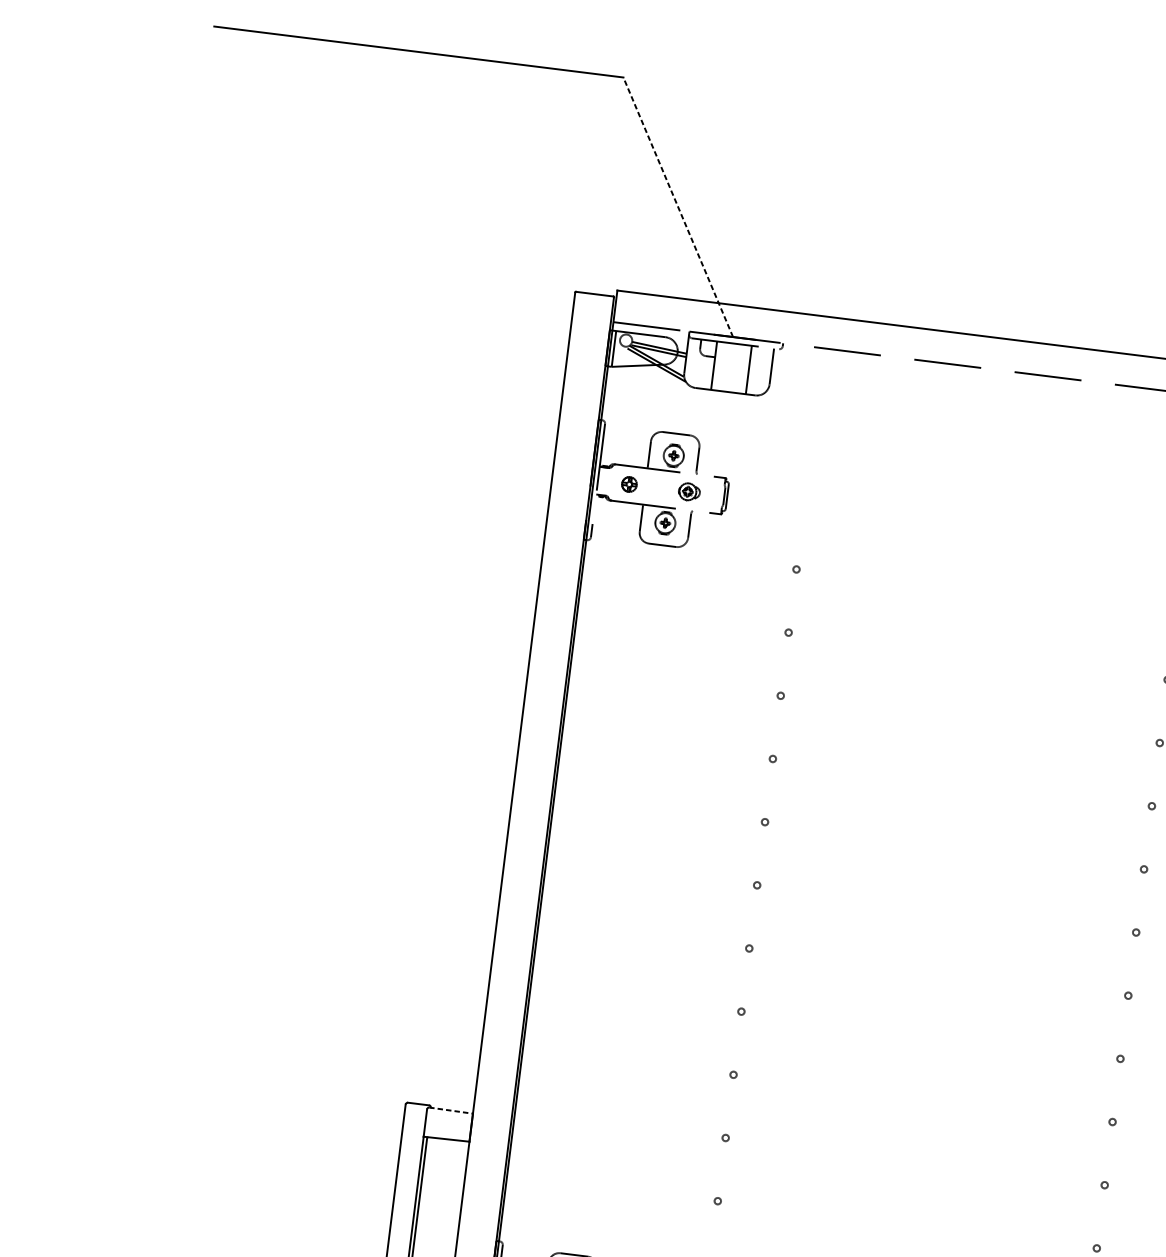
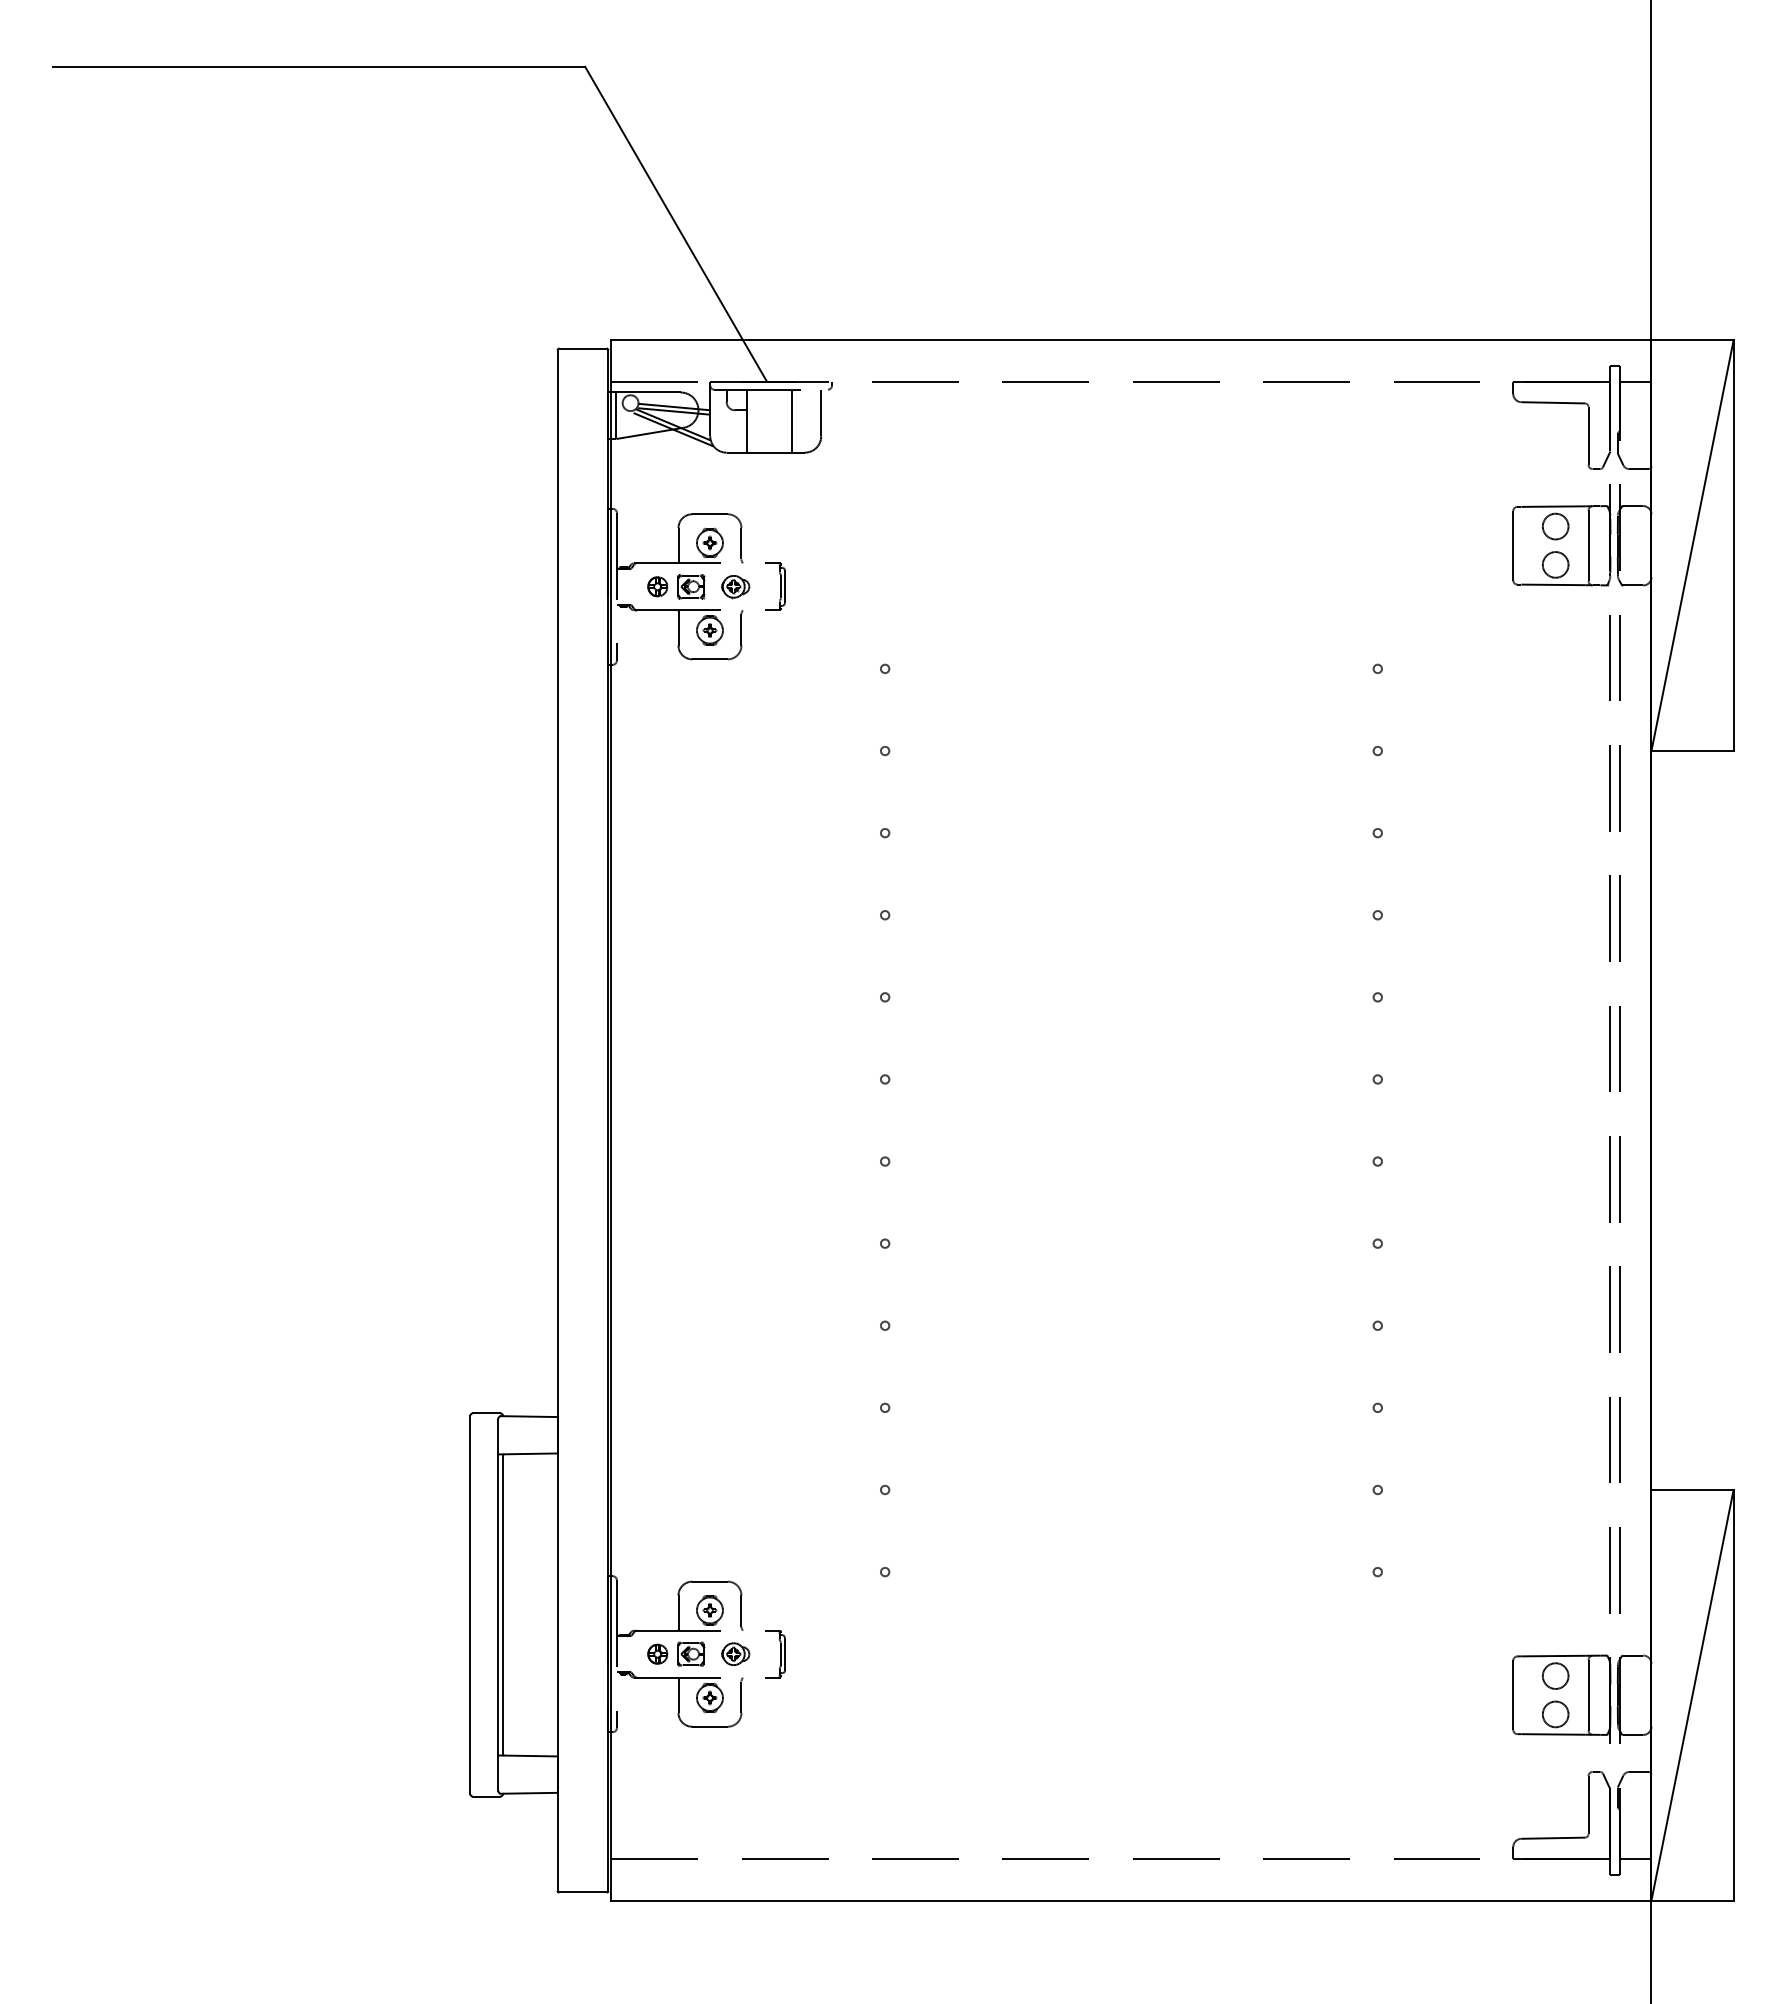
line: (678, 207) -> (676, 224), dashed -> solid
part: (655, 487) -> (691, 586), added
line: (451, 1110) -> (529, 1416), dashed -> solid

